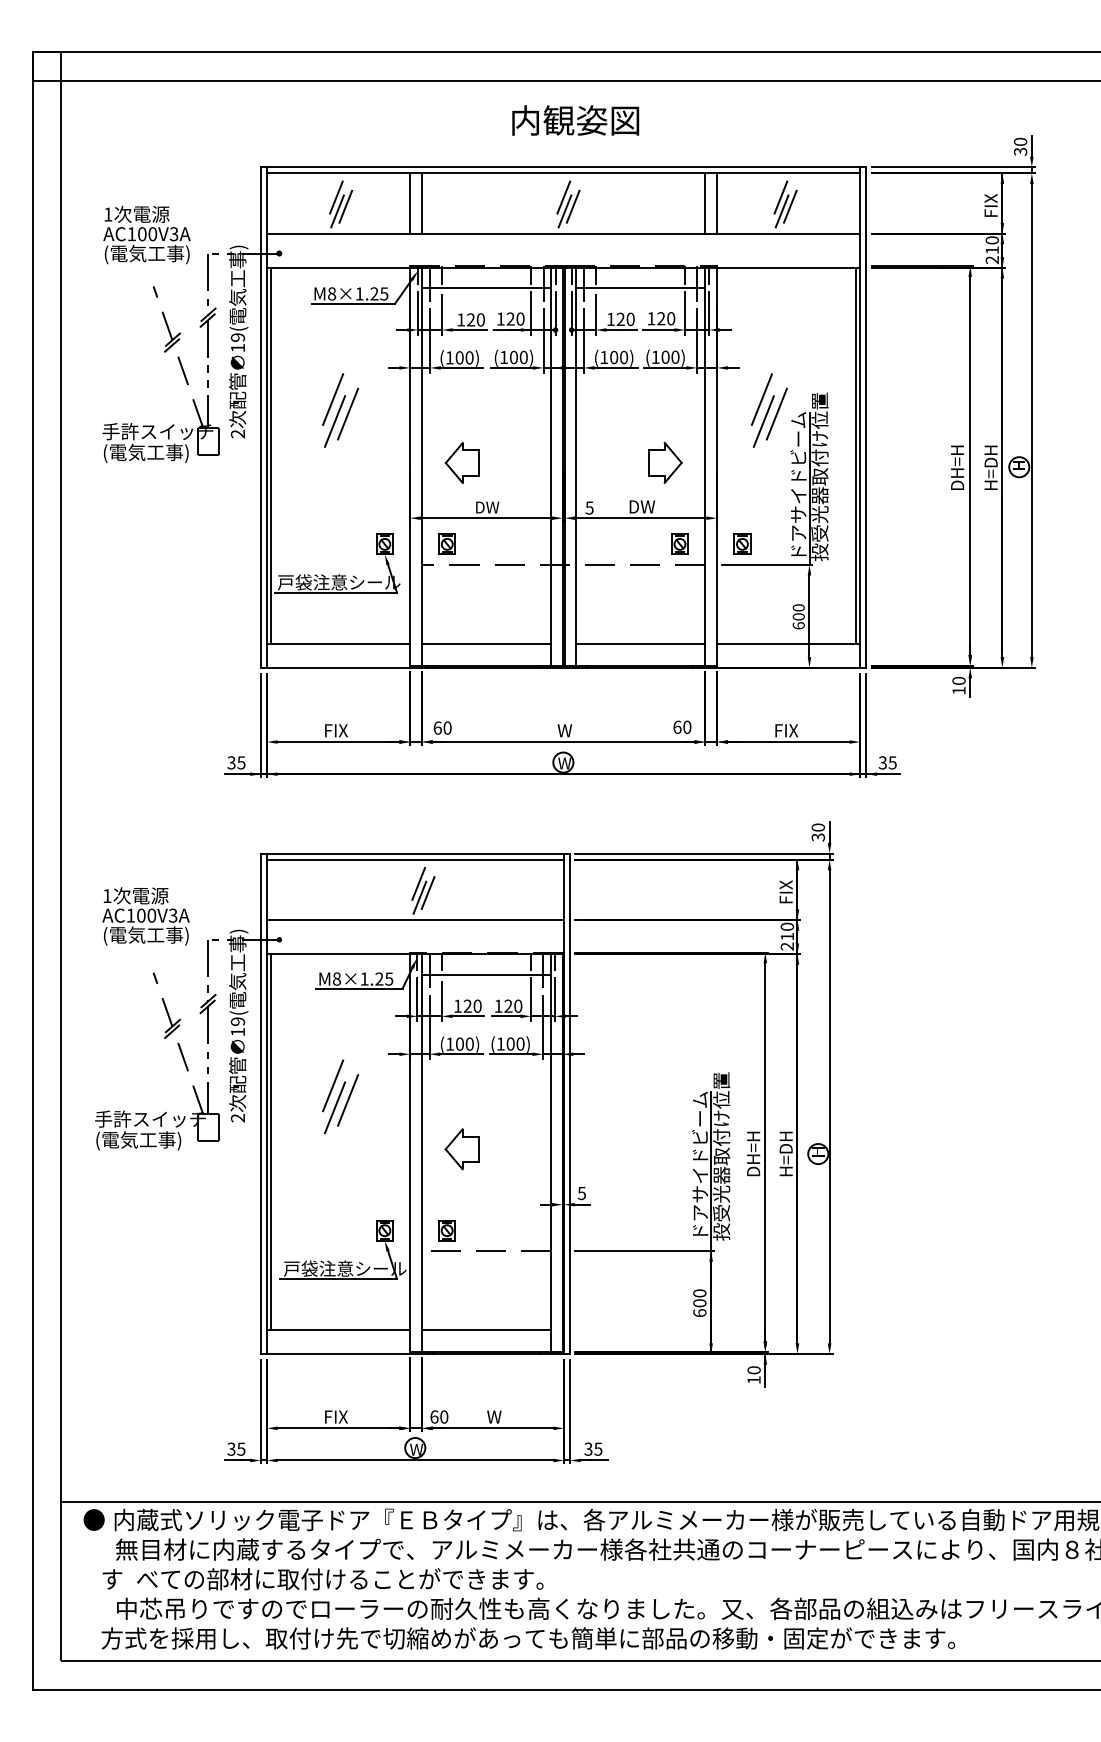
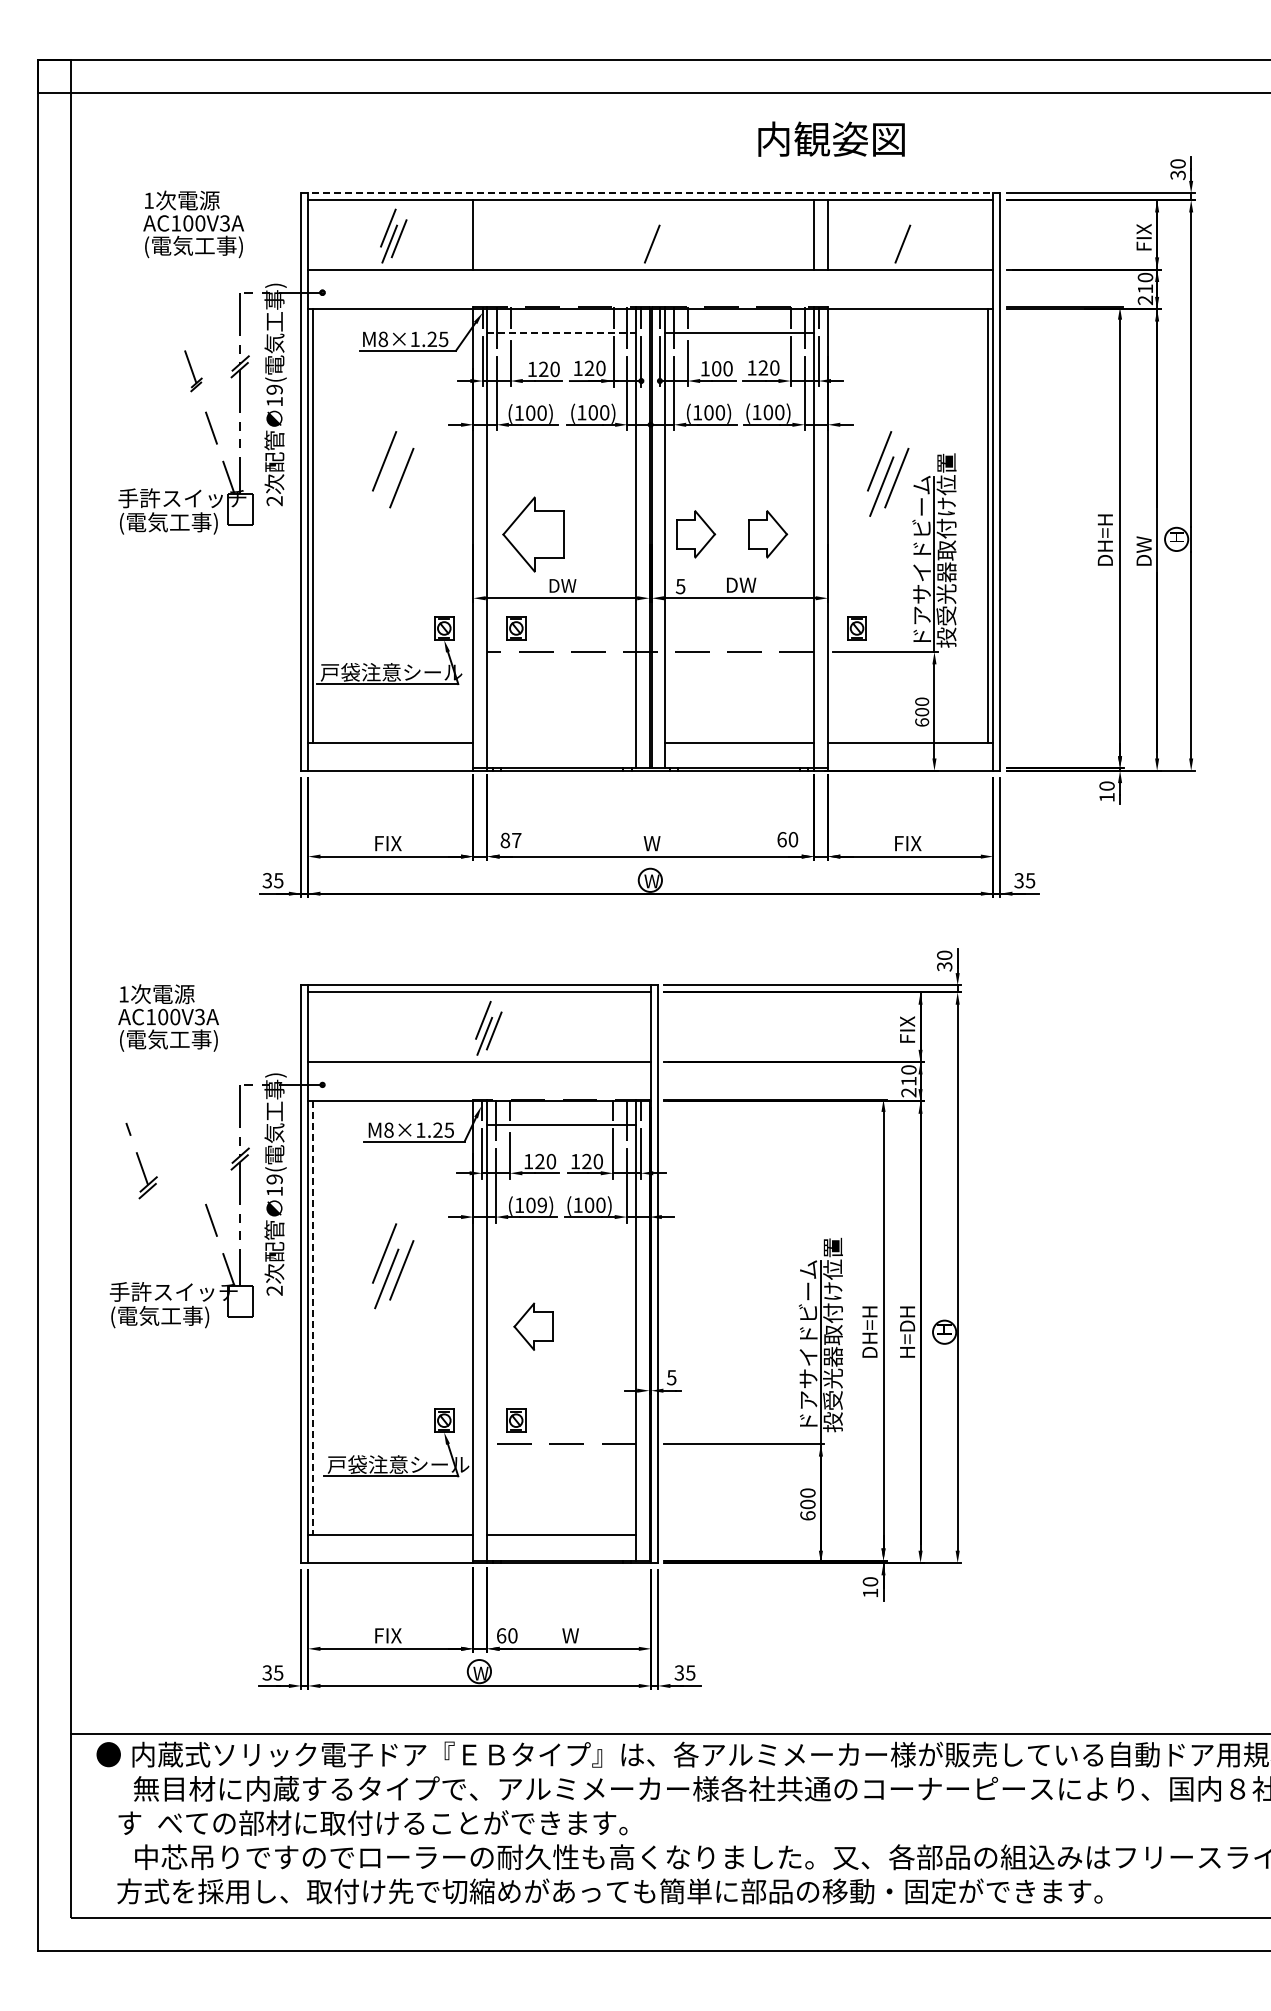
text: (575, 119) -> (831, 138), moved
line: (564, 167) -> (651, 193), solid -> dashed
line: (563, 197) -> (650, 227), removed
line: (780, 197) -> (901, 227), removed
line: (422, 203) -> (487, 234), removed
line: (573, 206) -> (661, 238), removed
line: (790, 206) -> (912, 238), removed
text: (146, 235) -> (193, 224), moved
line: (487, 287) -> (562, 332), solid -> dashed
part: (166, 319) -> (192, 368), size x0.6
text: (620, 319) -> (716, 368), 120 -> 100
line: (334, 421) -> (386, 486), removed
part: (462, 462) -> (533, 534), size x1.6
part: (603, 462) -> (696, 534), added
text: (990, 466) -> (1143, 538), H=DH -> DW
part: (679, 544) -> (784, 628), removed
line: (486, 643) -> (561, 742), removed
text: (442, 728) -> (510, 840), 60 -> 87
text: (145, 916) -> (168, 1017), moved
part: (166, 1006) -> (141, 1161), moved
text: (469, 1044) -> (542, 1205), (100) -> (109)
line: (271, 1142) -> (313, 1318), solid -> dashed

